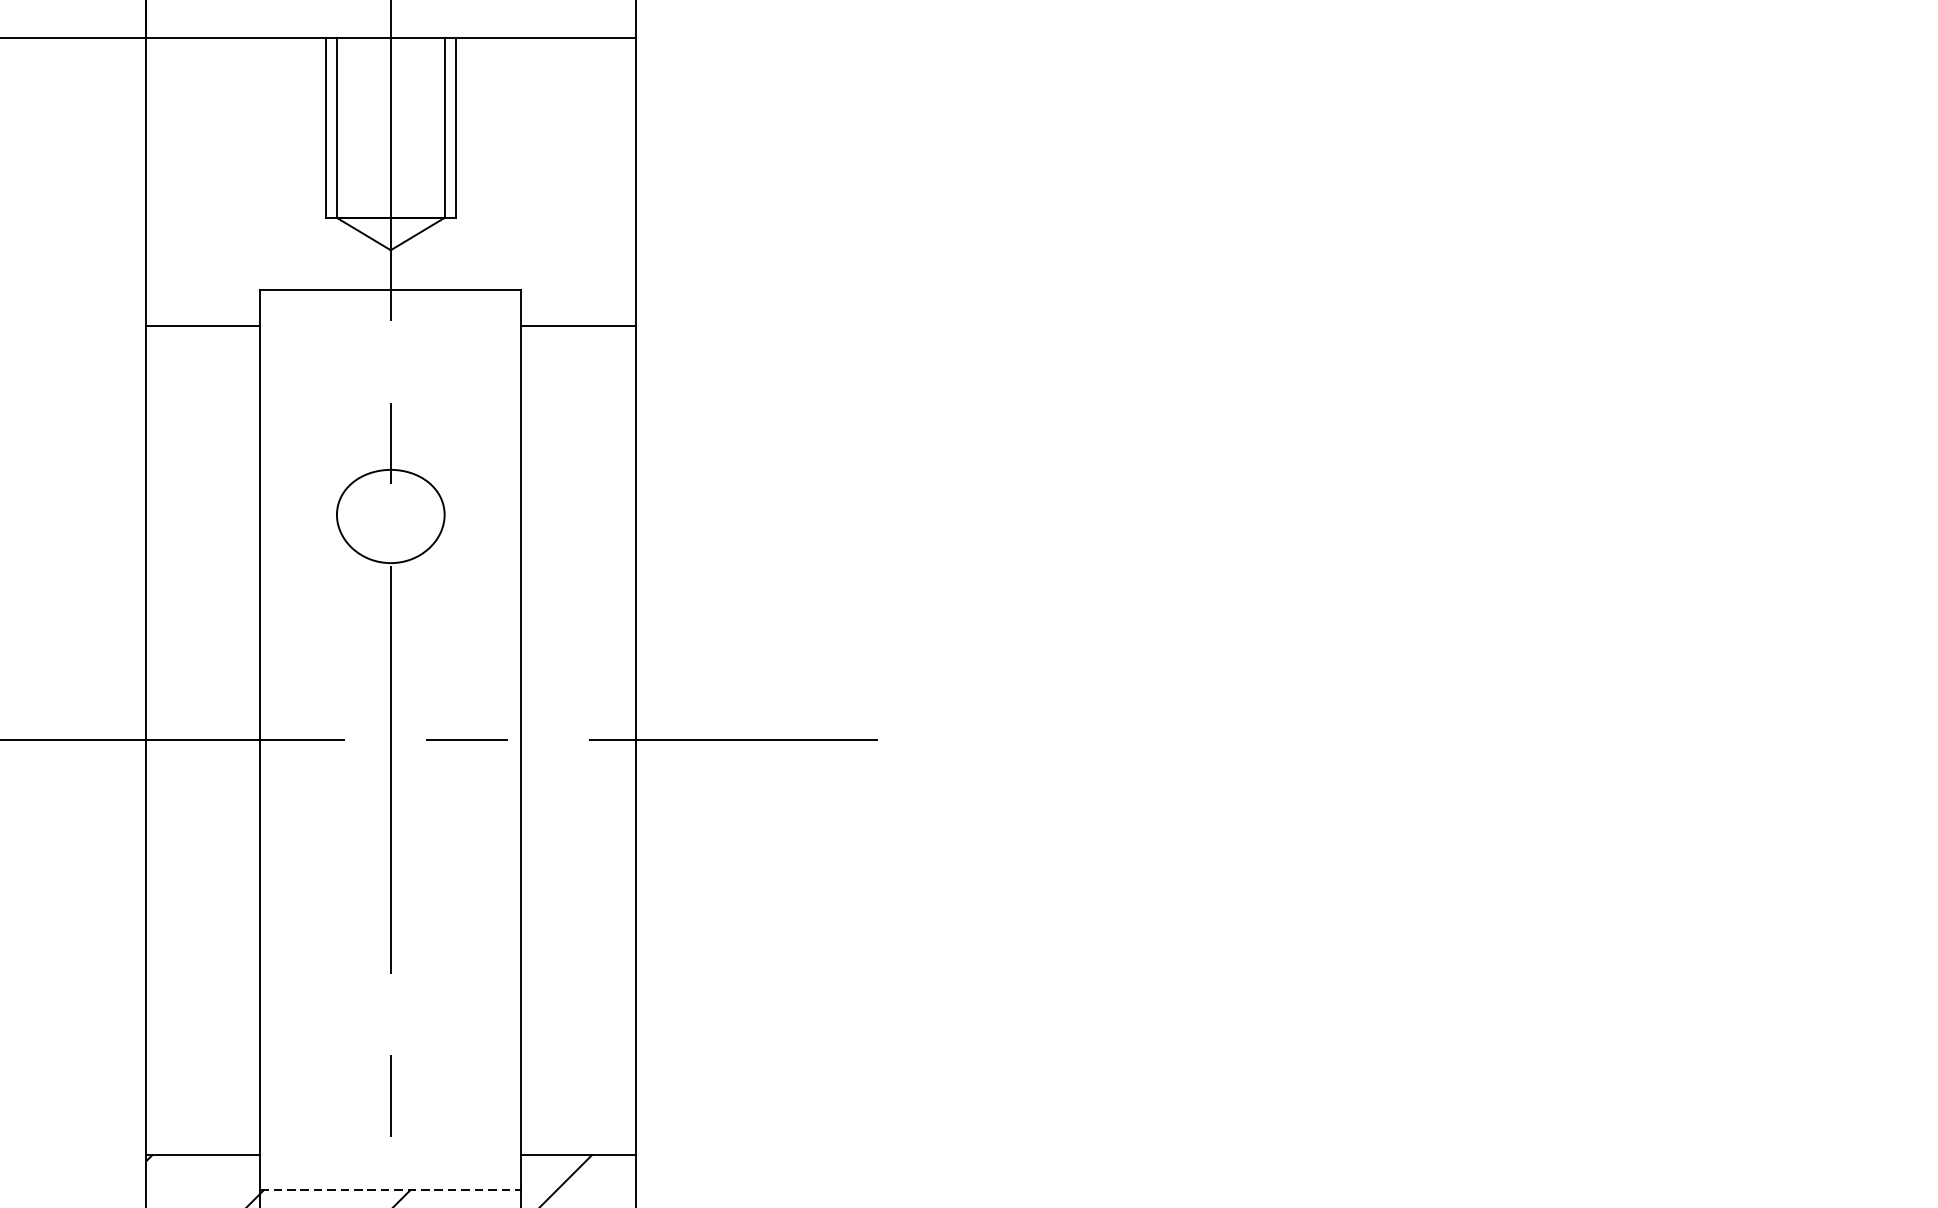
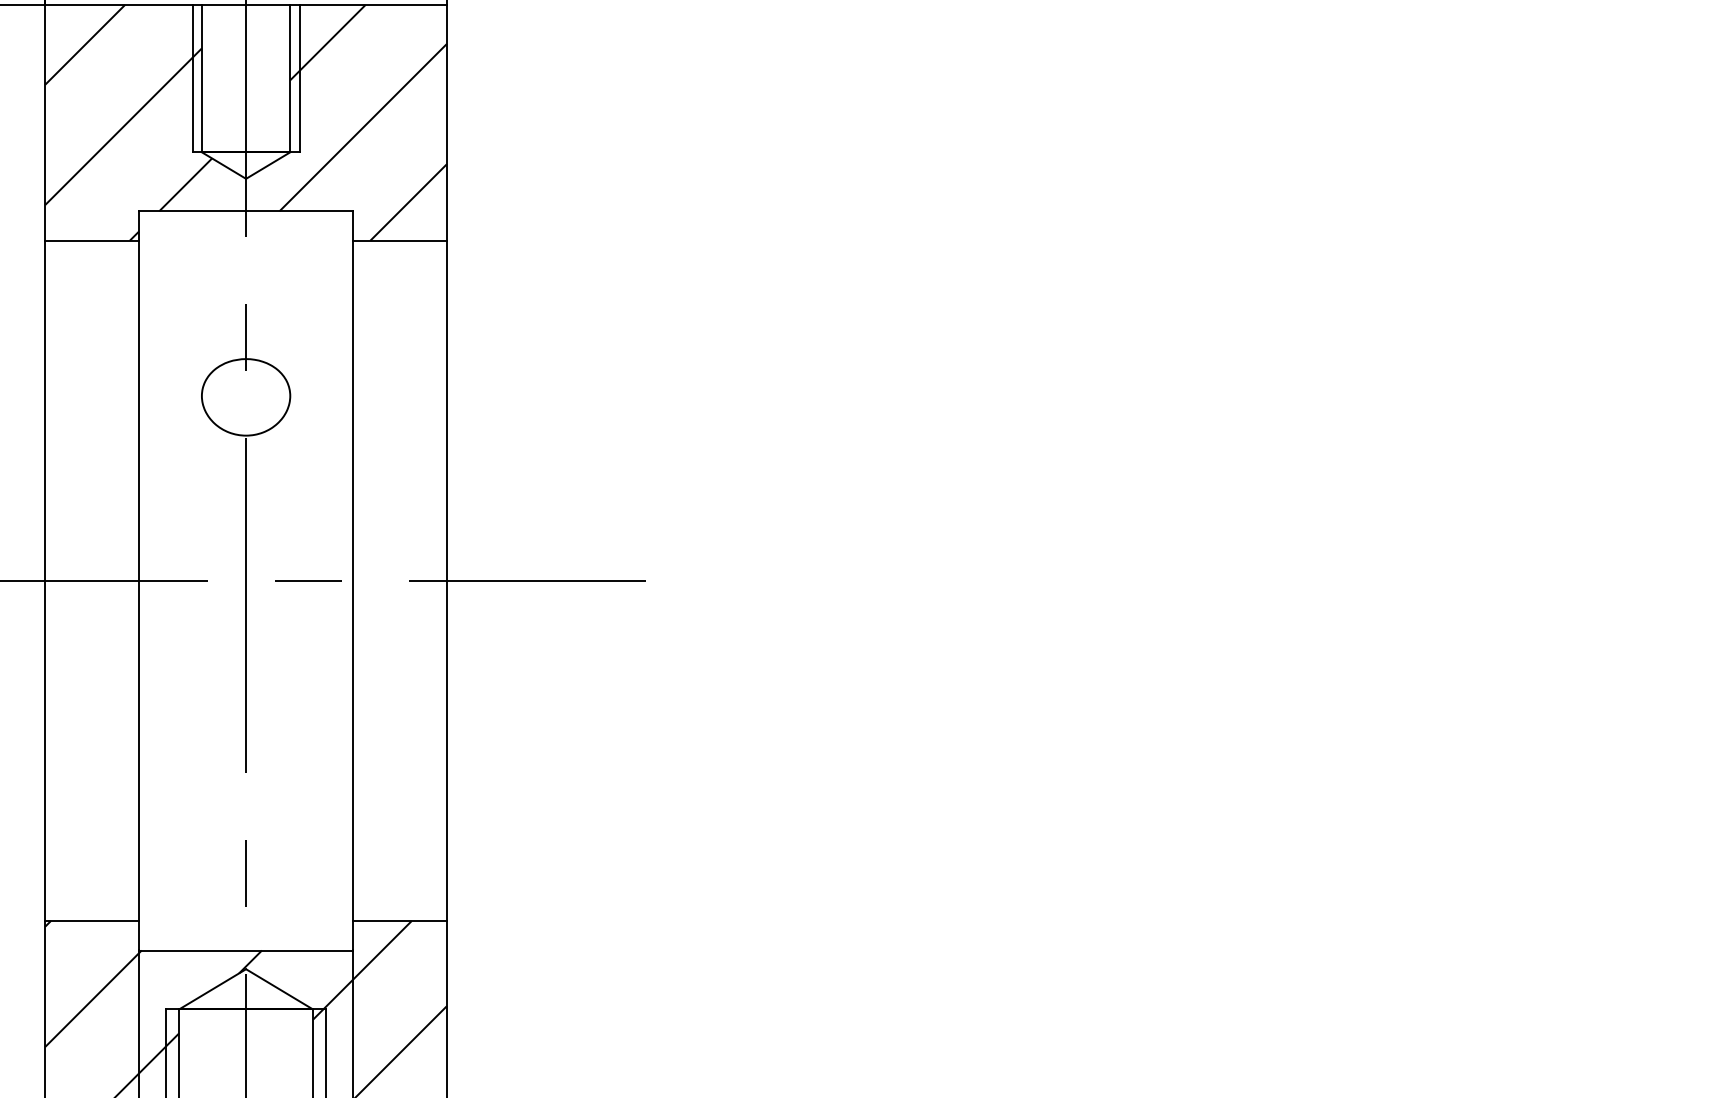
hatch: (390, 181) -> (245, 122), added
line: (391, 1190) -> (246, 950), dashed -> solid

